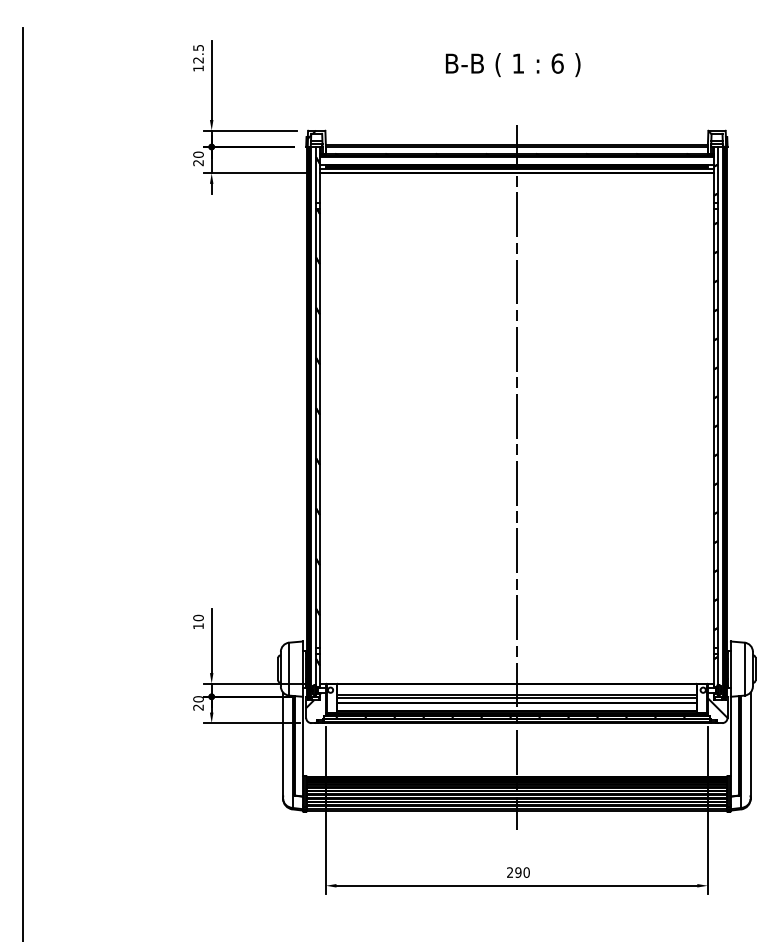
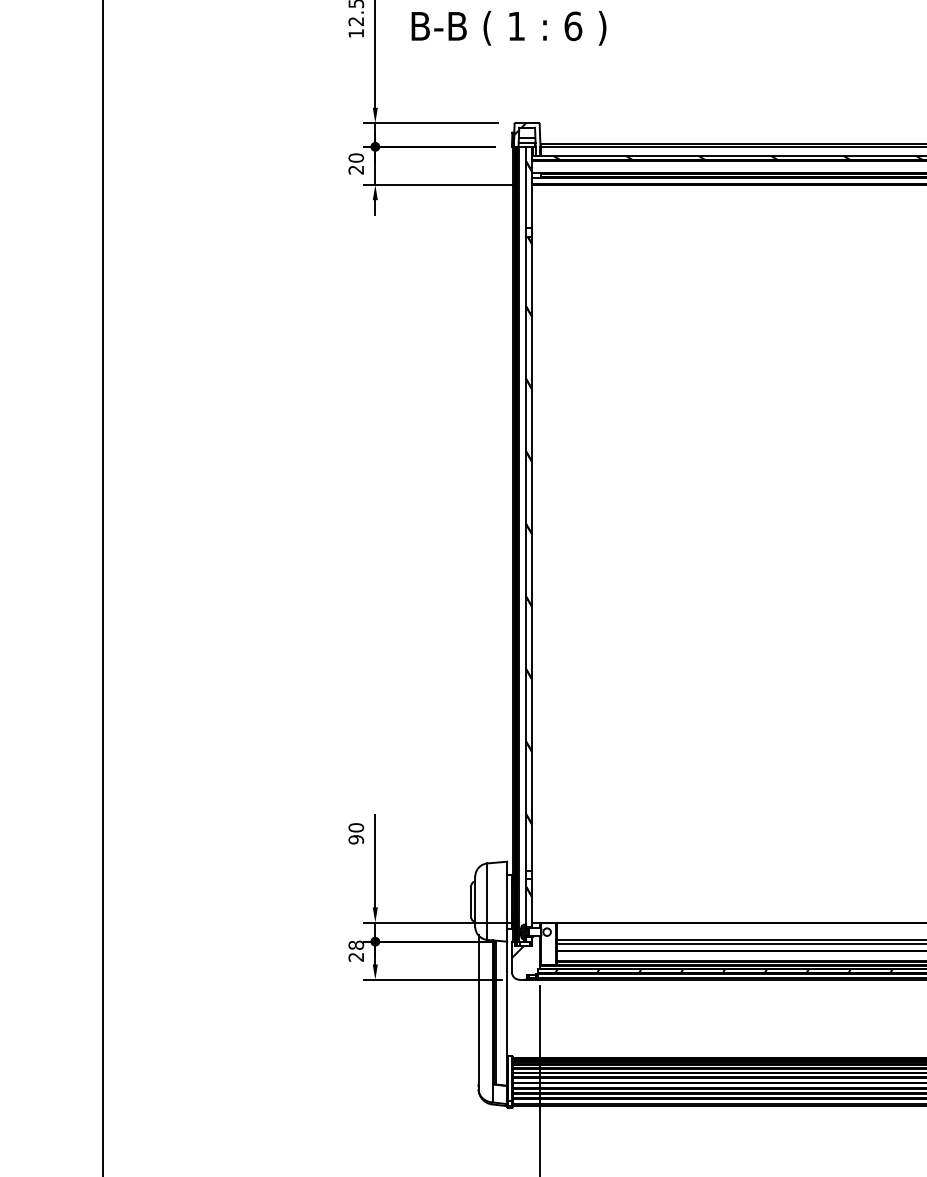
text: (513, 64) -> (509, 27), moved
line: (516, 477) -> (815, 624), removed
text: (198, 626) -> (356, 840), 10 -> 90
text: (198, 699) -> (356, 945), 20 -> 28

